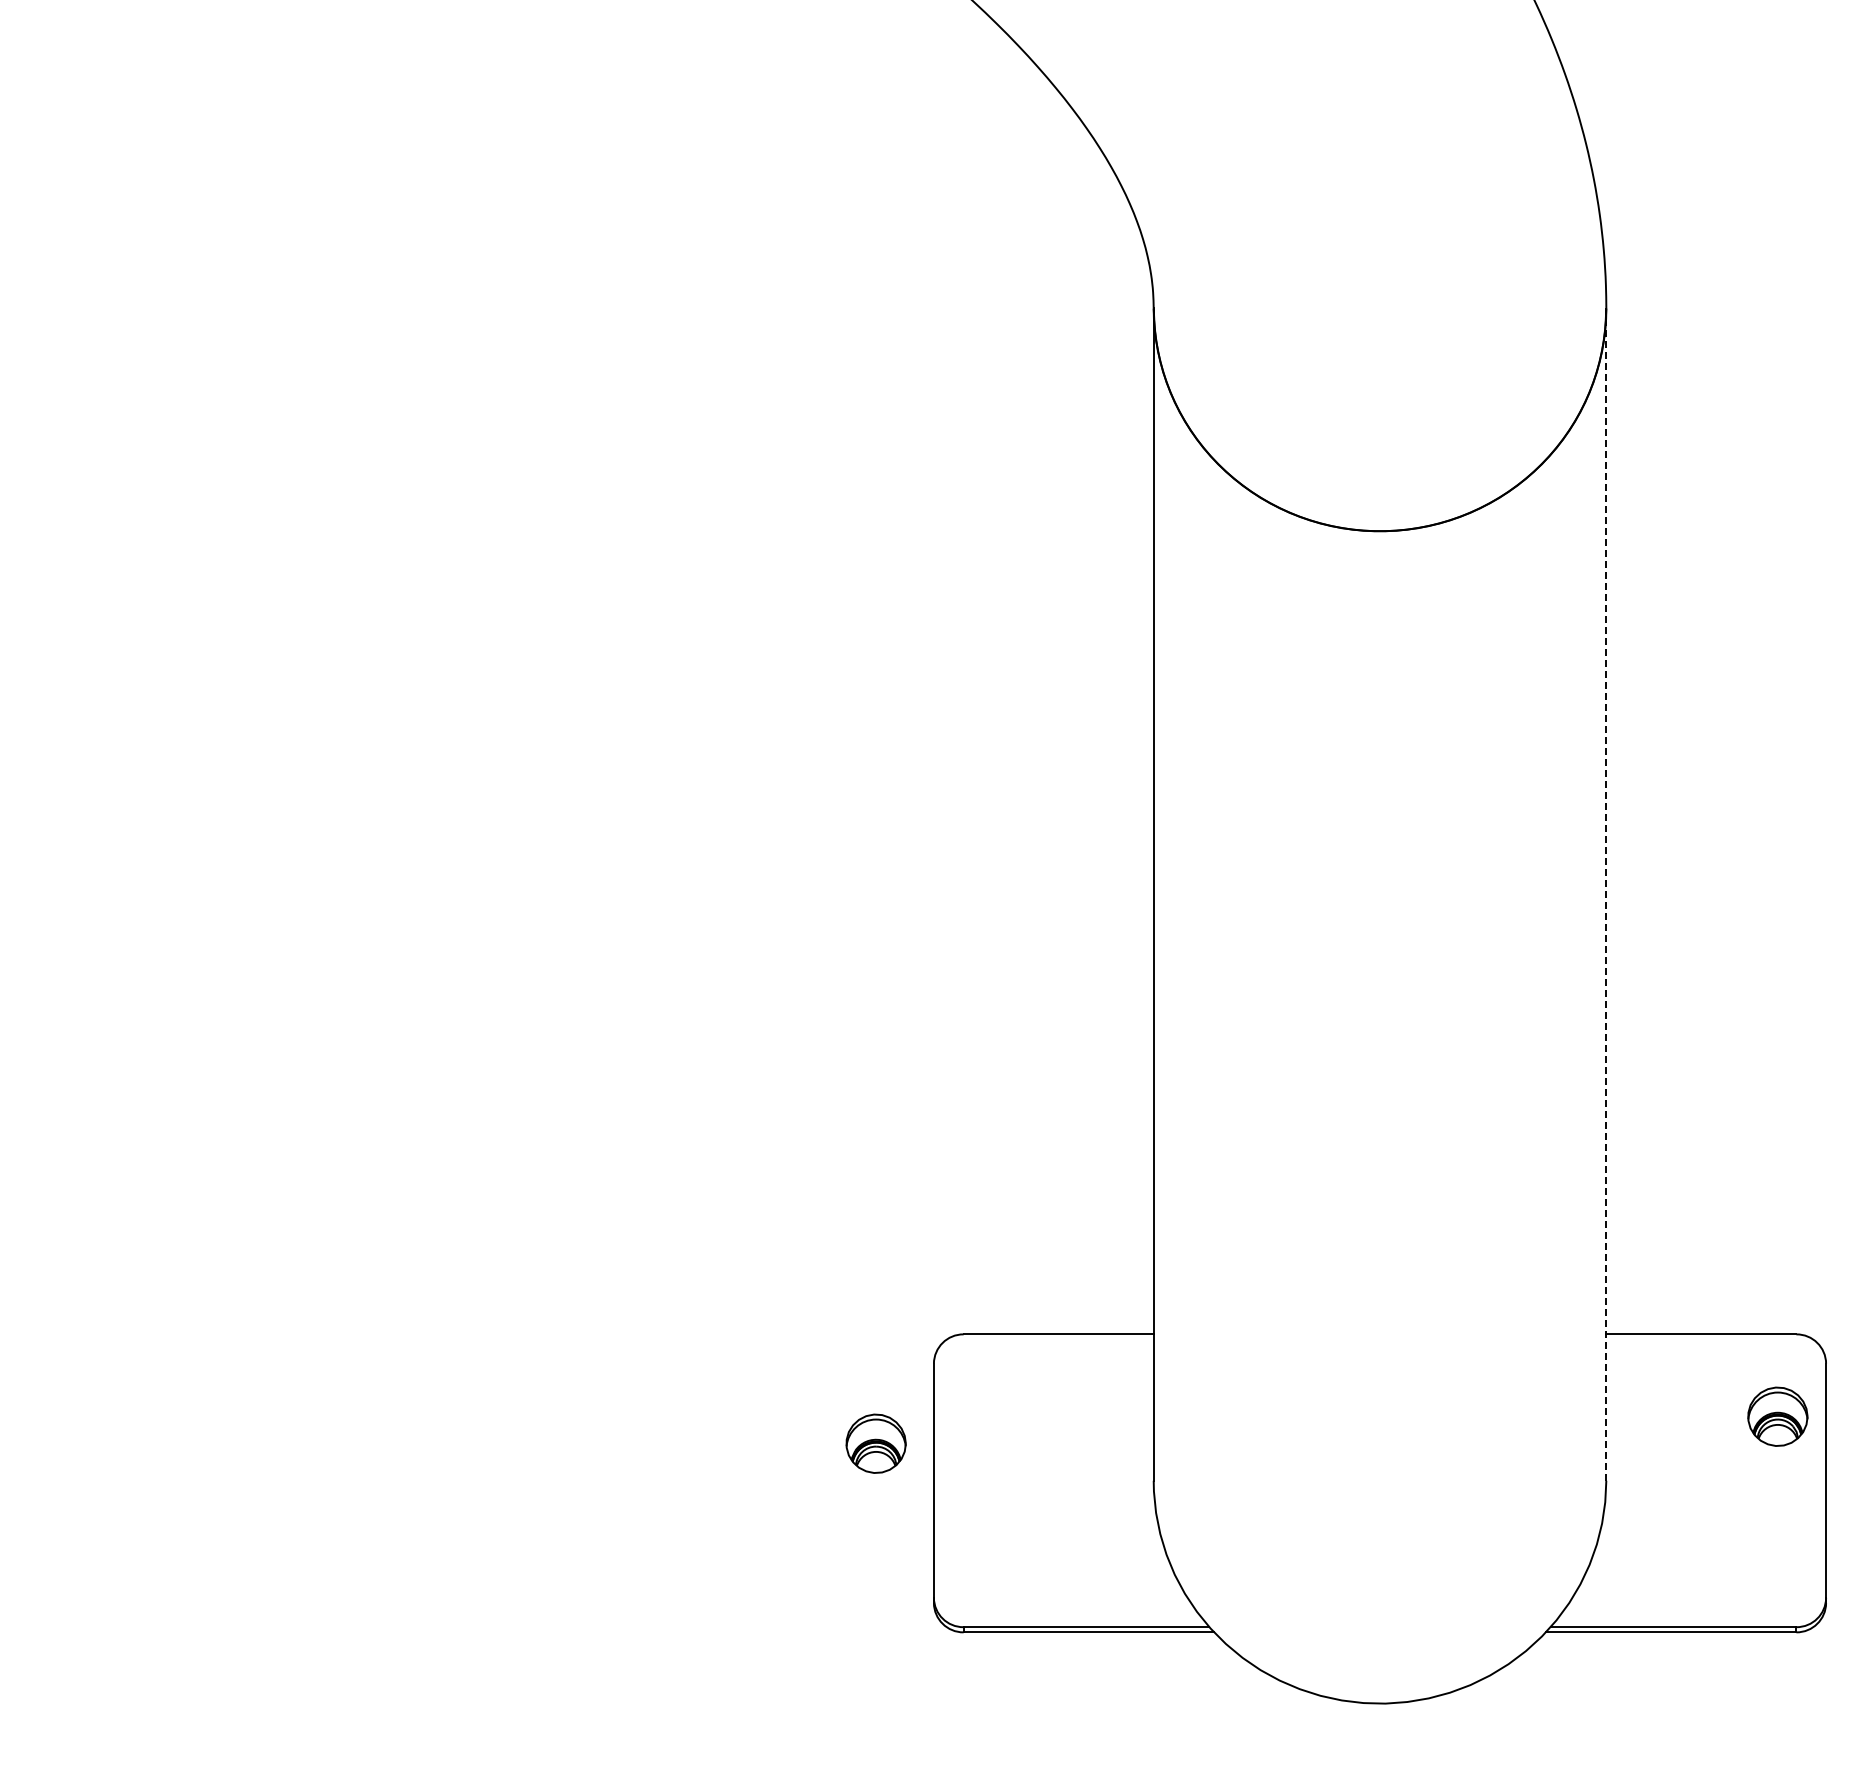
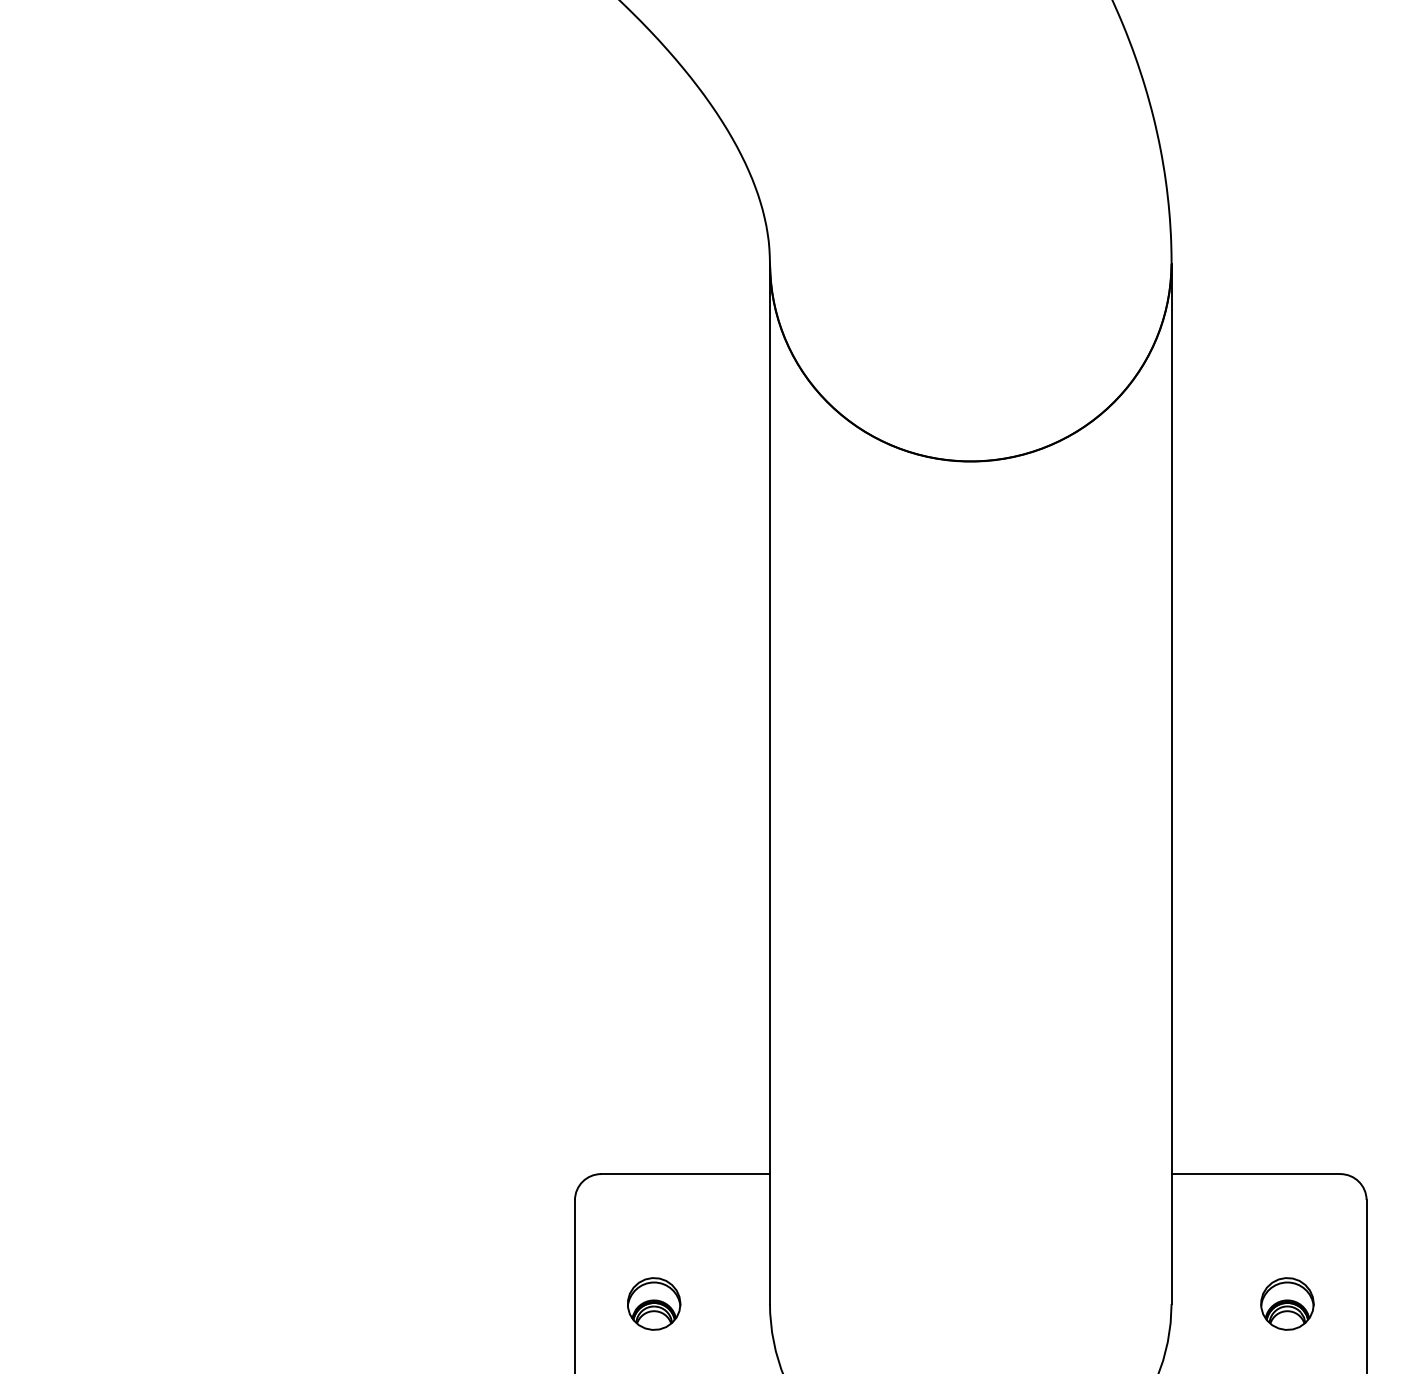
line: (1606, 894) -> (1171, 783), dashed -> solid
part: (1777, 1416) -> (1287, 1303), moved
part: (875, 1443) -> (653, 1303), moved

